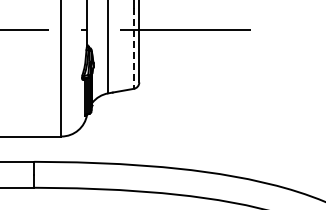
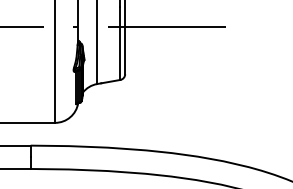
line: (133, 49) -> (119, 44), dashed -> solid

